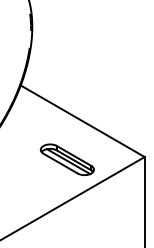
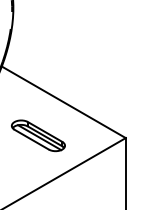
part: (66, 159) -> (37, 135), moved

